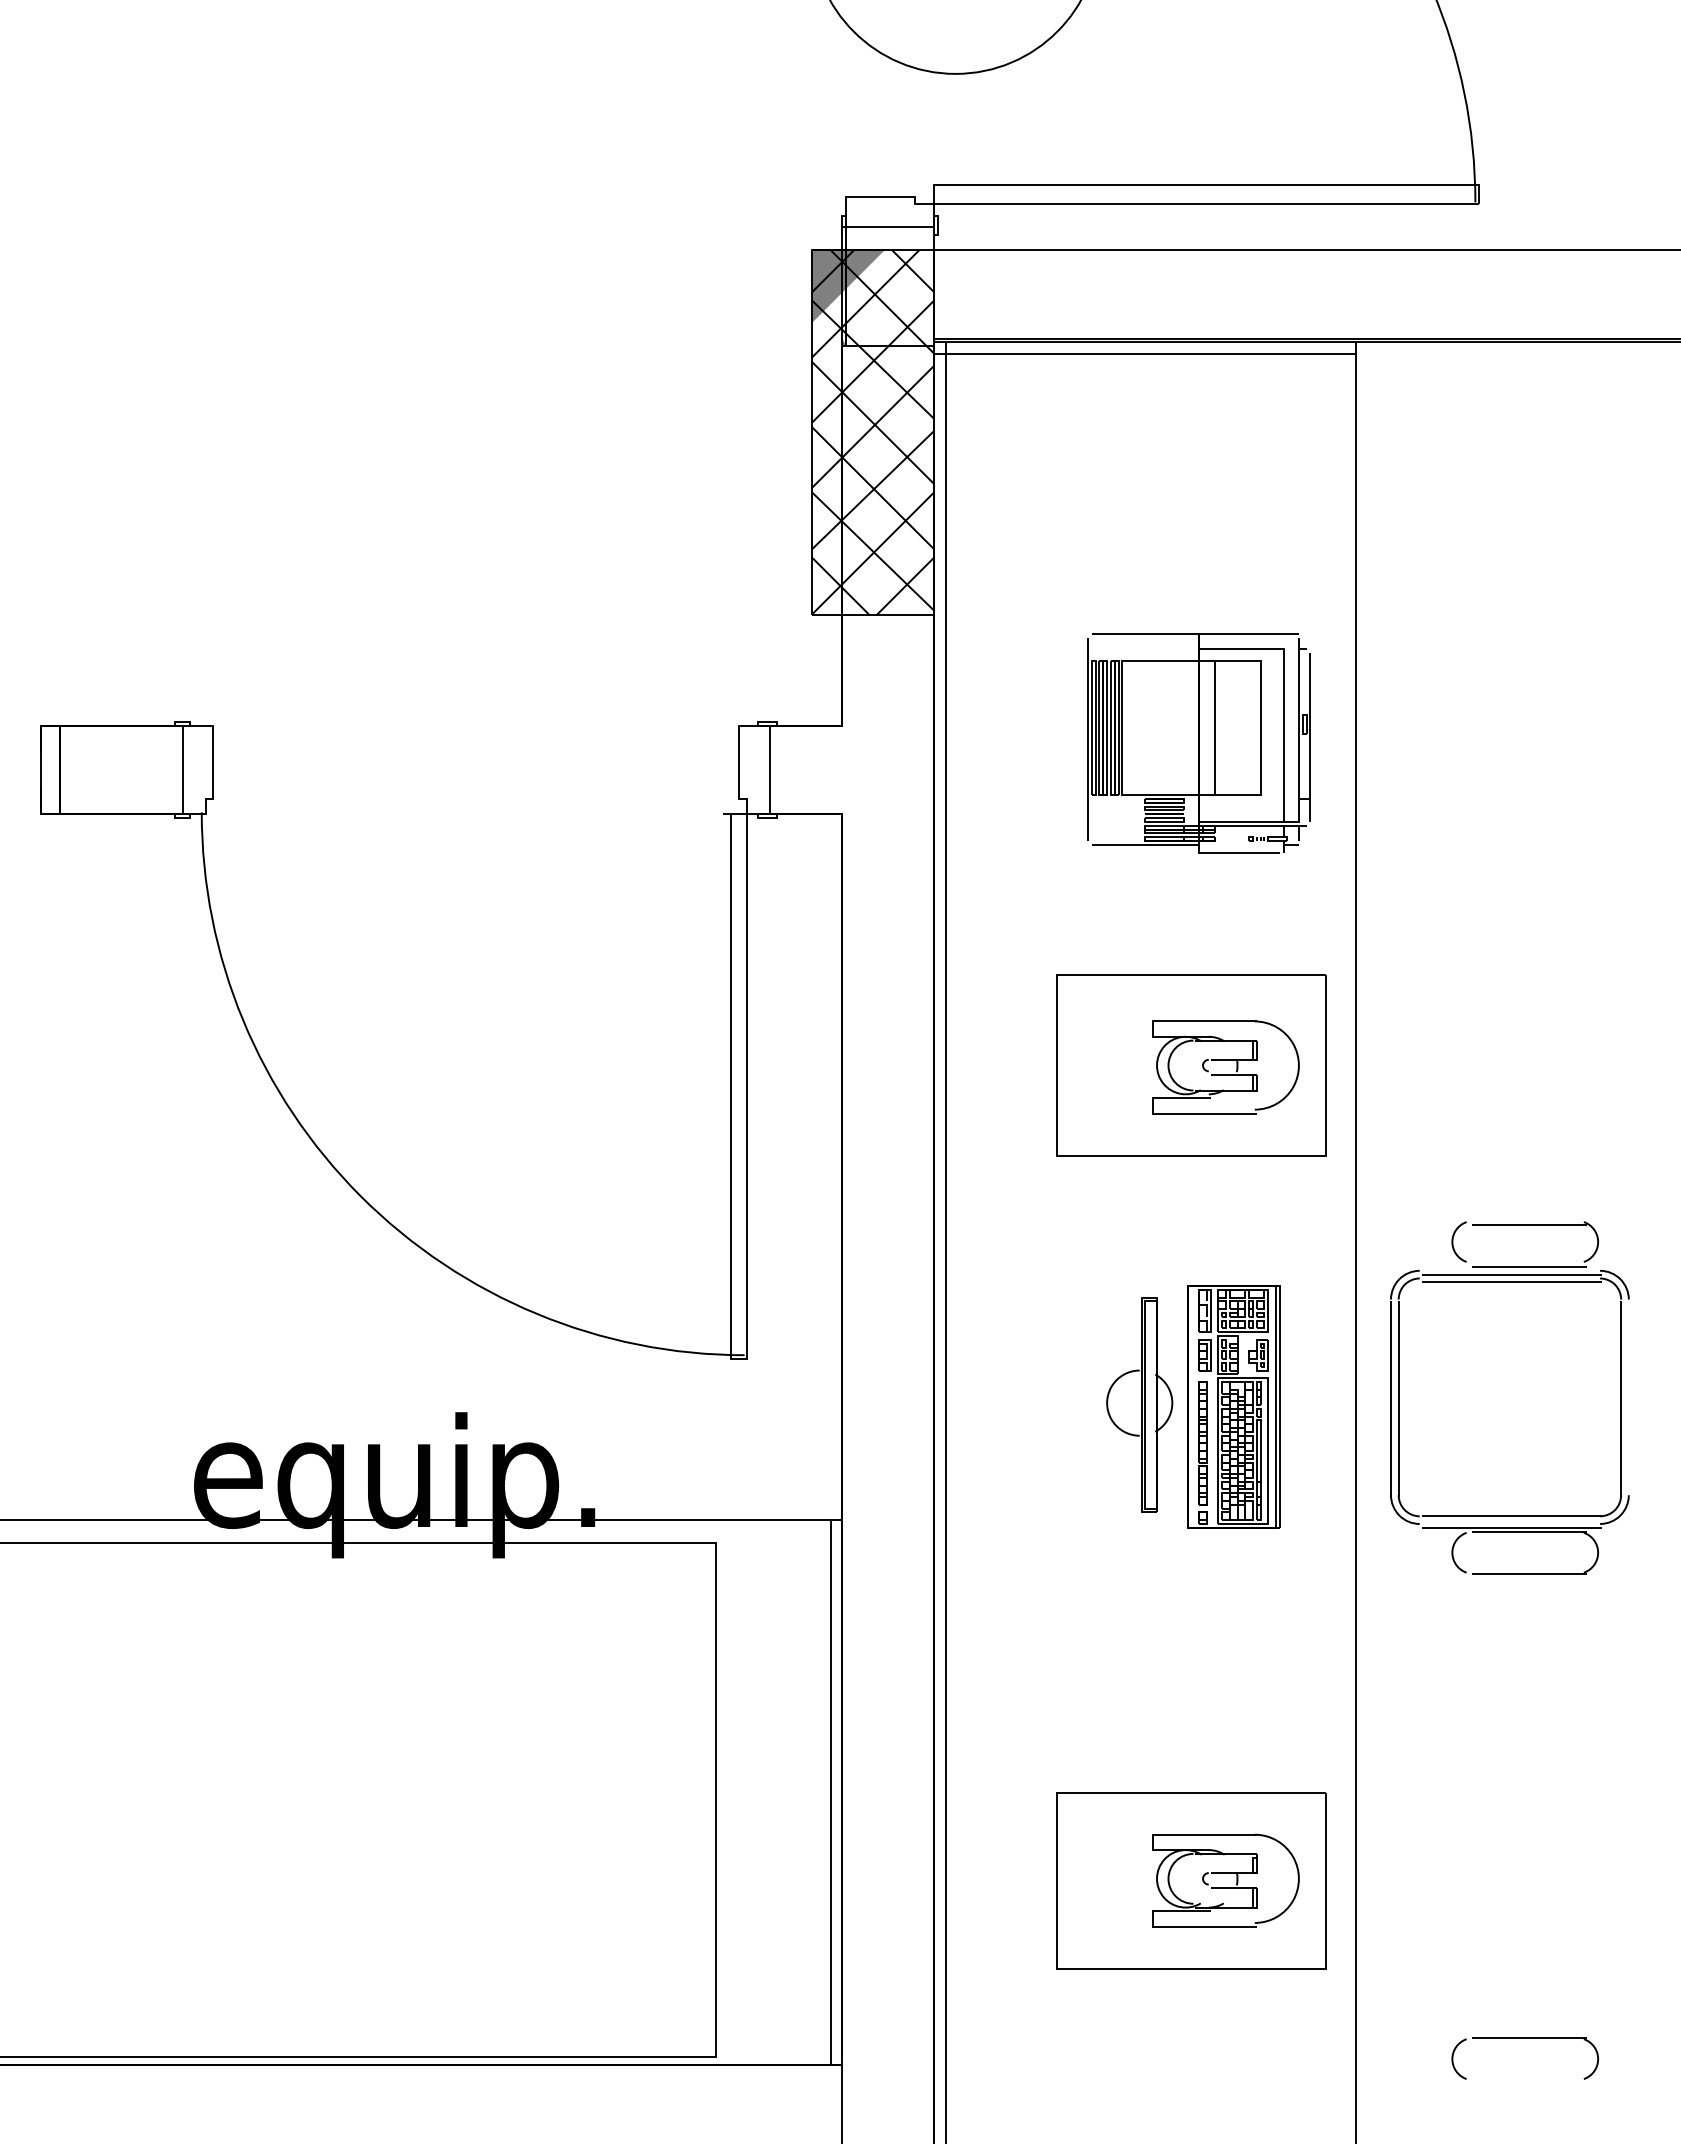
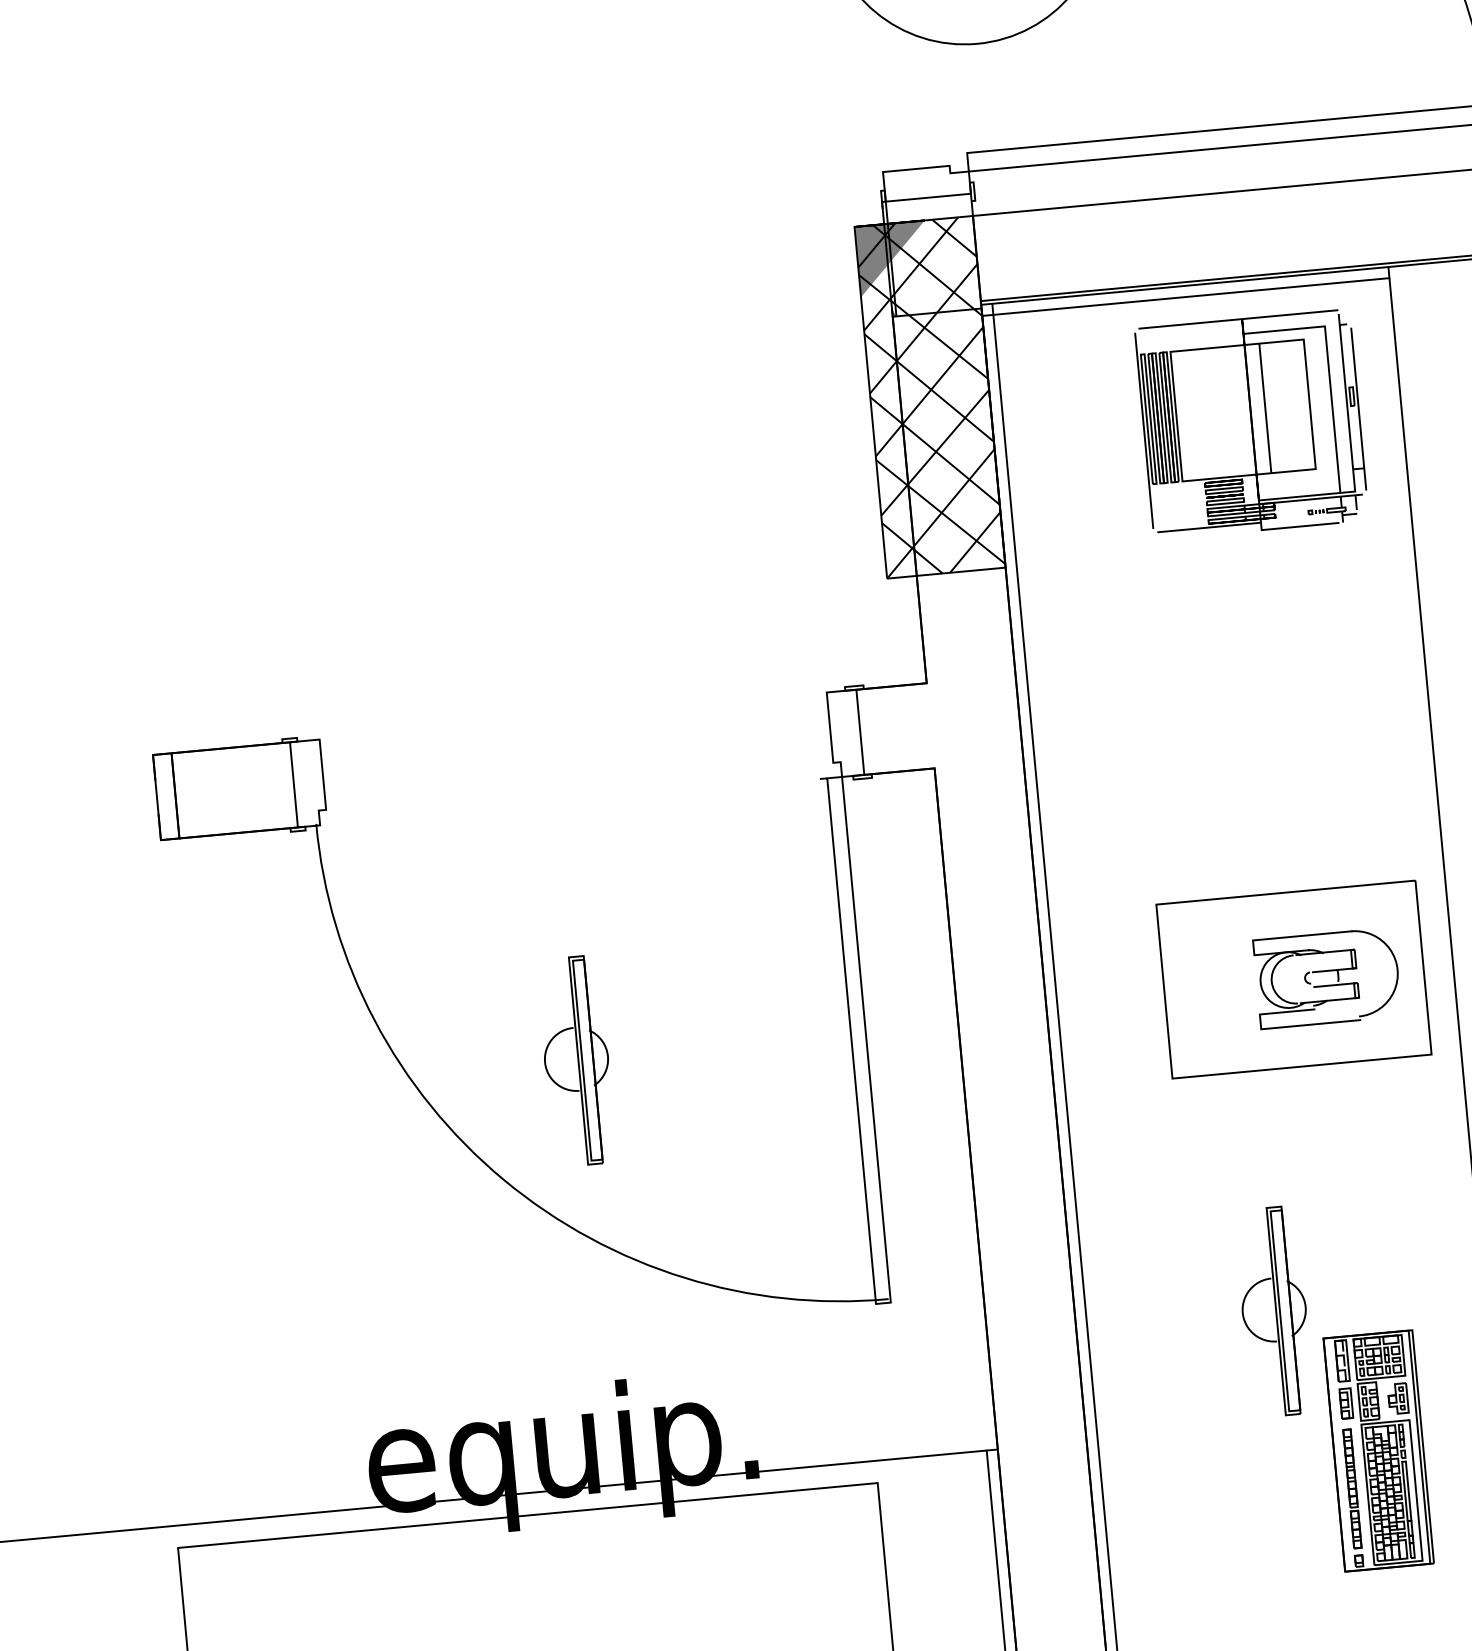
part: (1198, 743) -> (1251, 424), moved
part: (446, 1080) -> (576, 1060), added
part: (1233, 1406) -> (1378, 1450), moved

